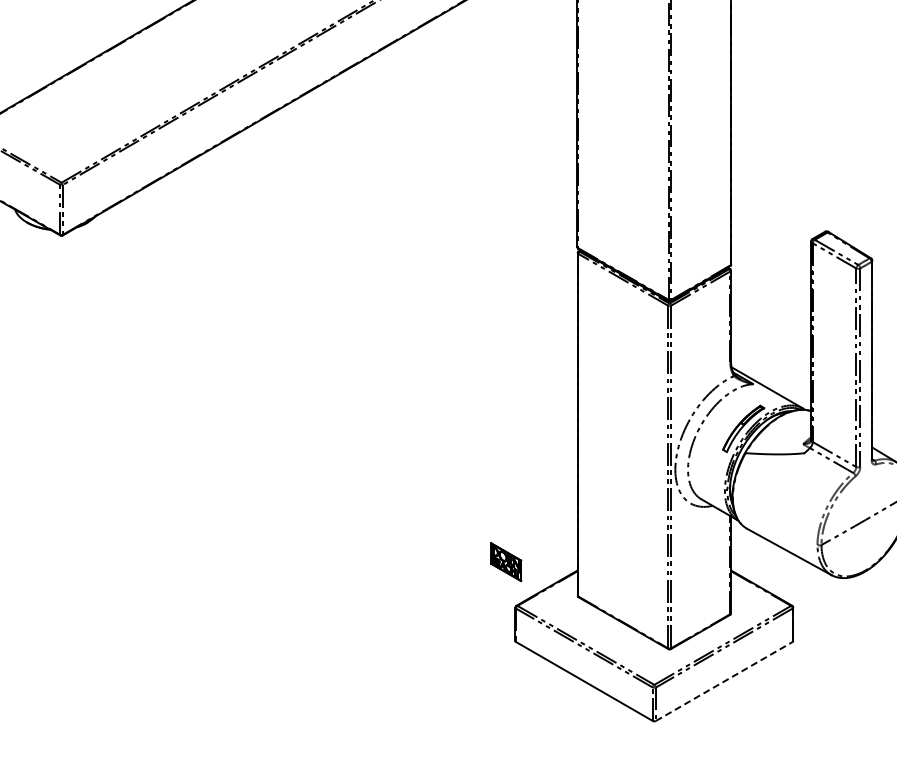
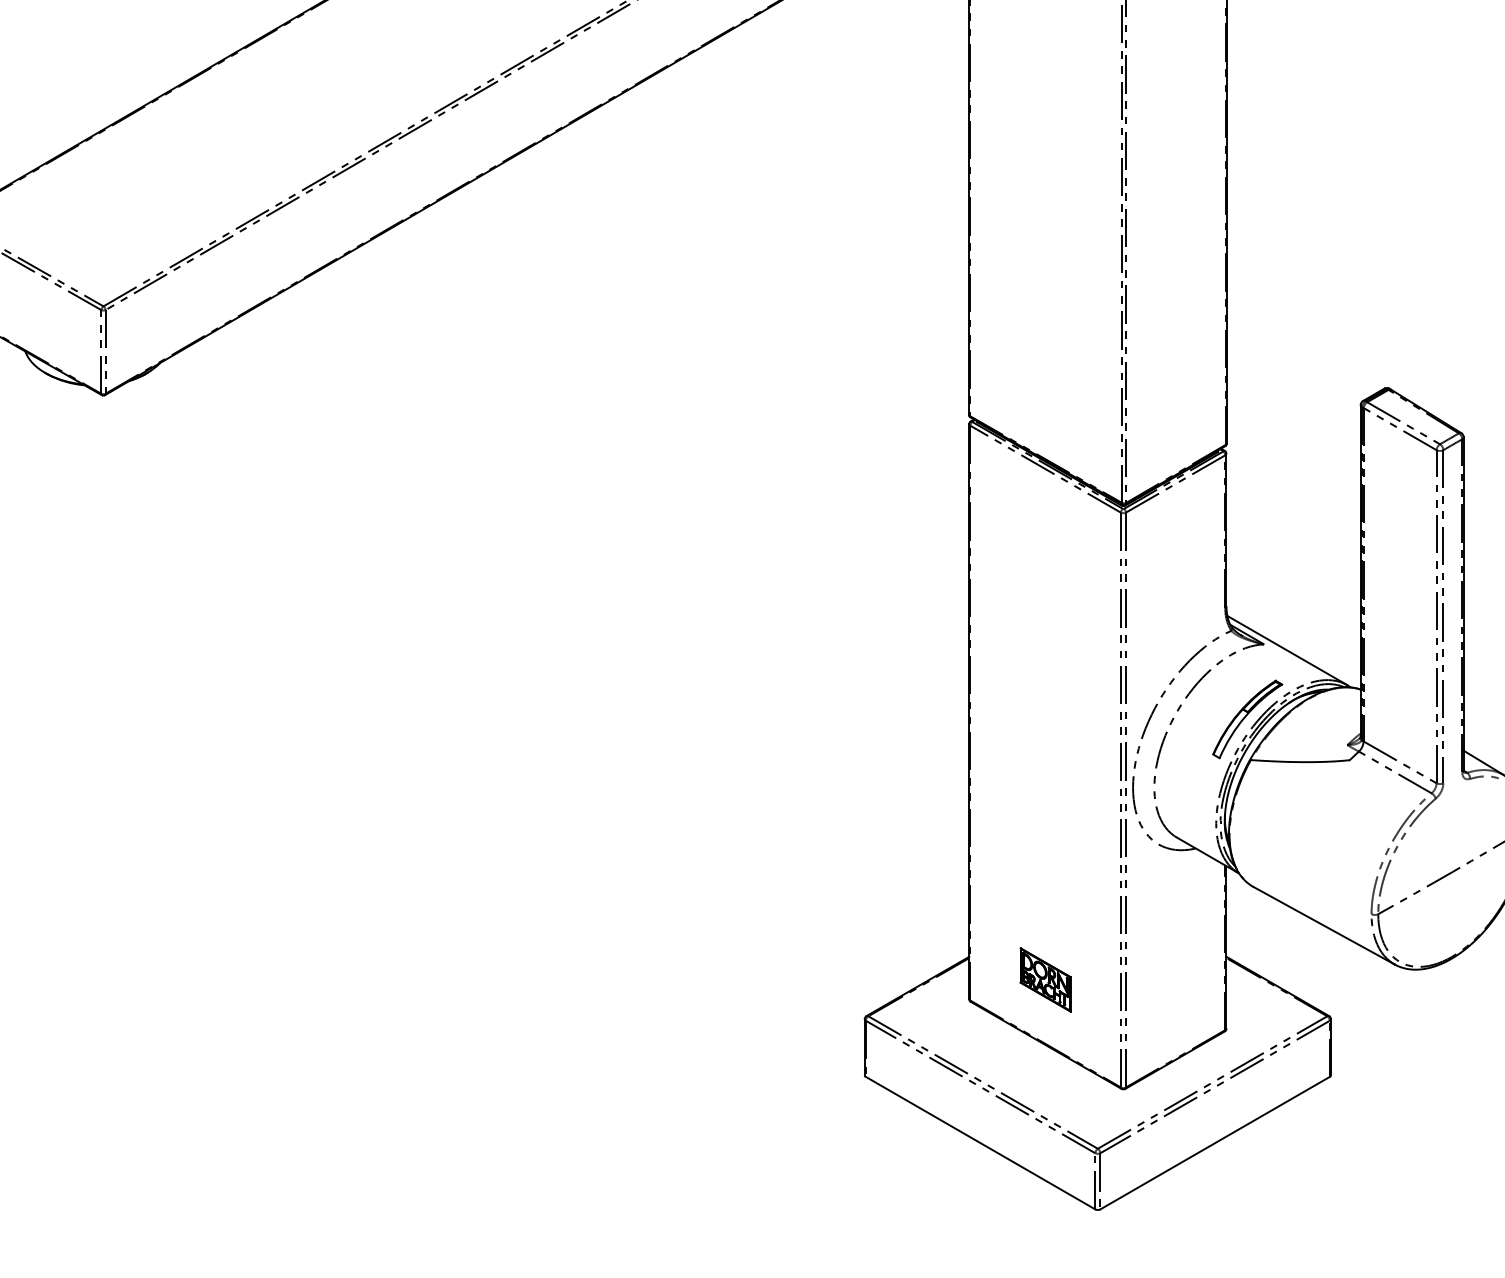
part: (506, 562) -> (1046, 980), moved
line: (724, 681) -> (1215, 1143), dashed -> solid

